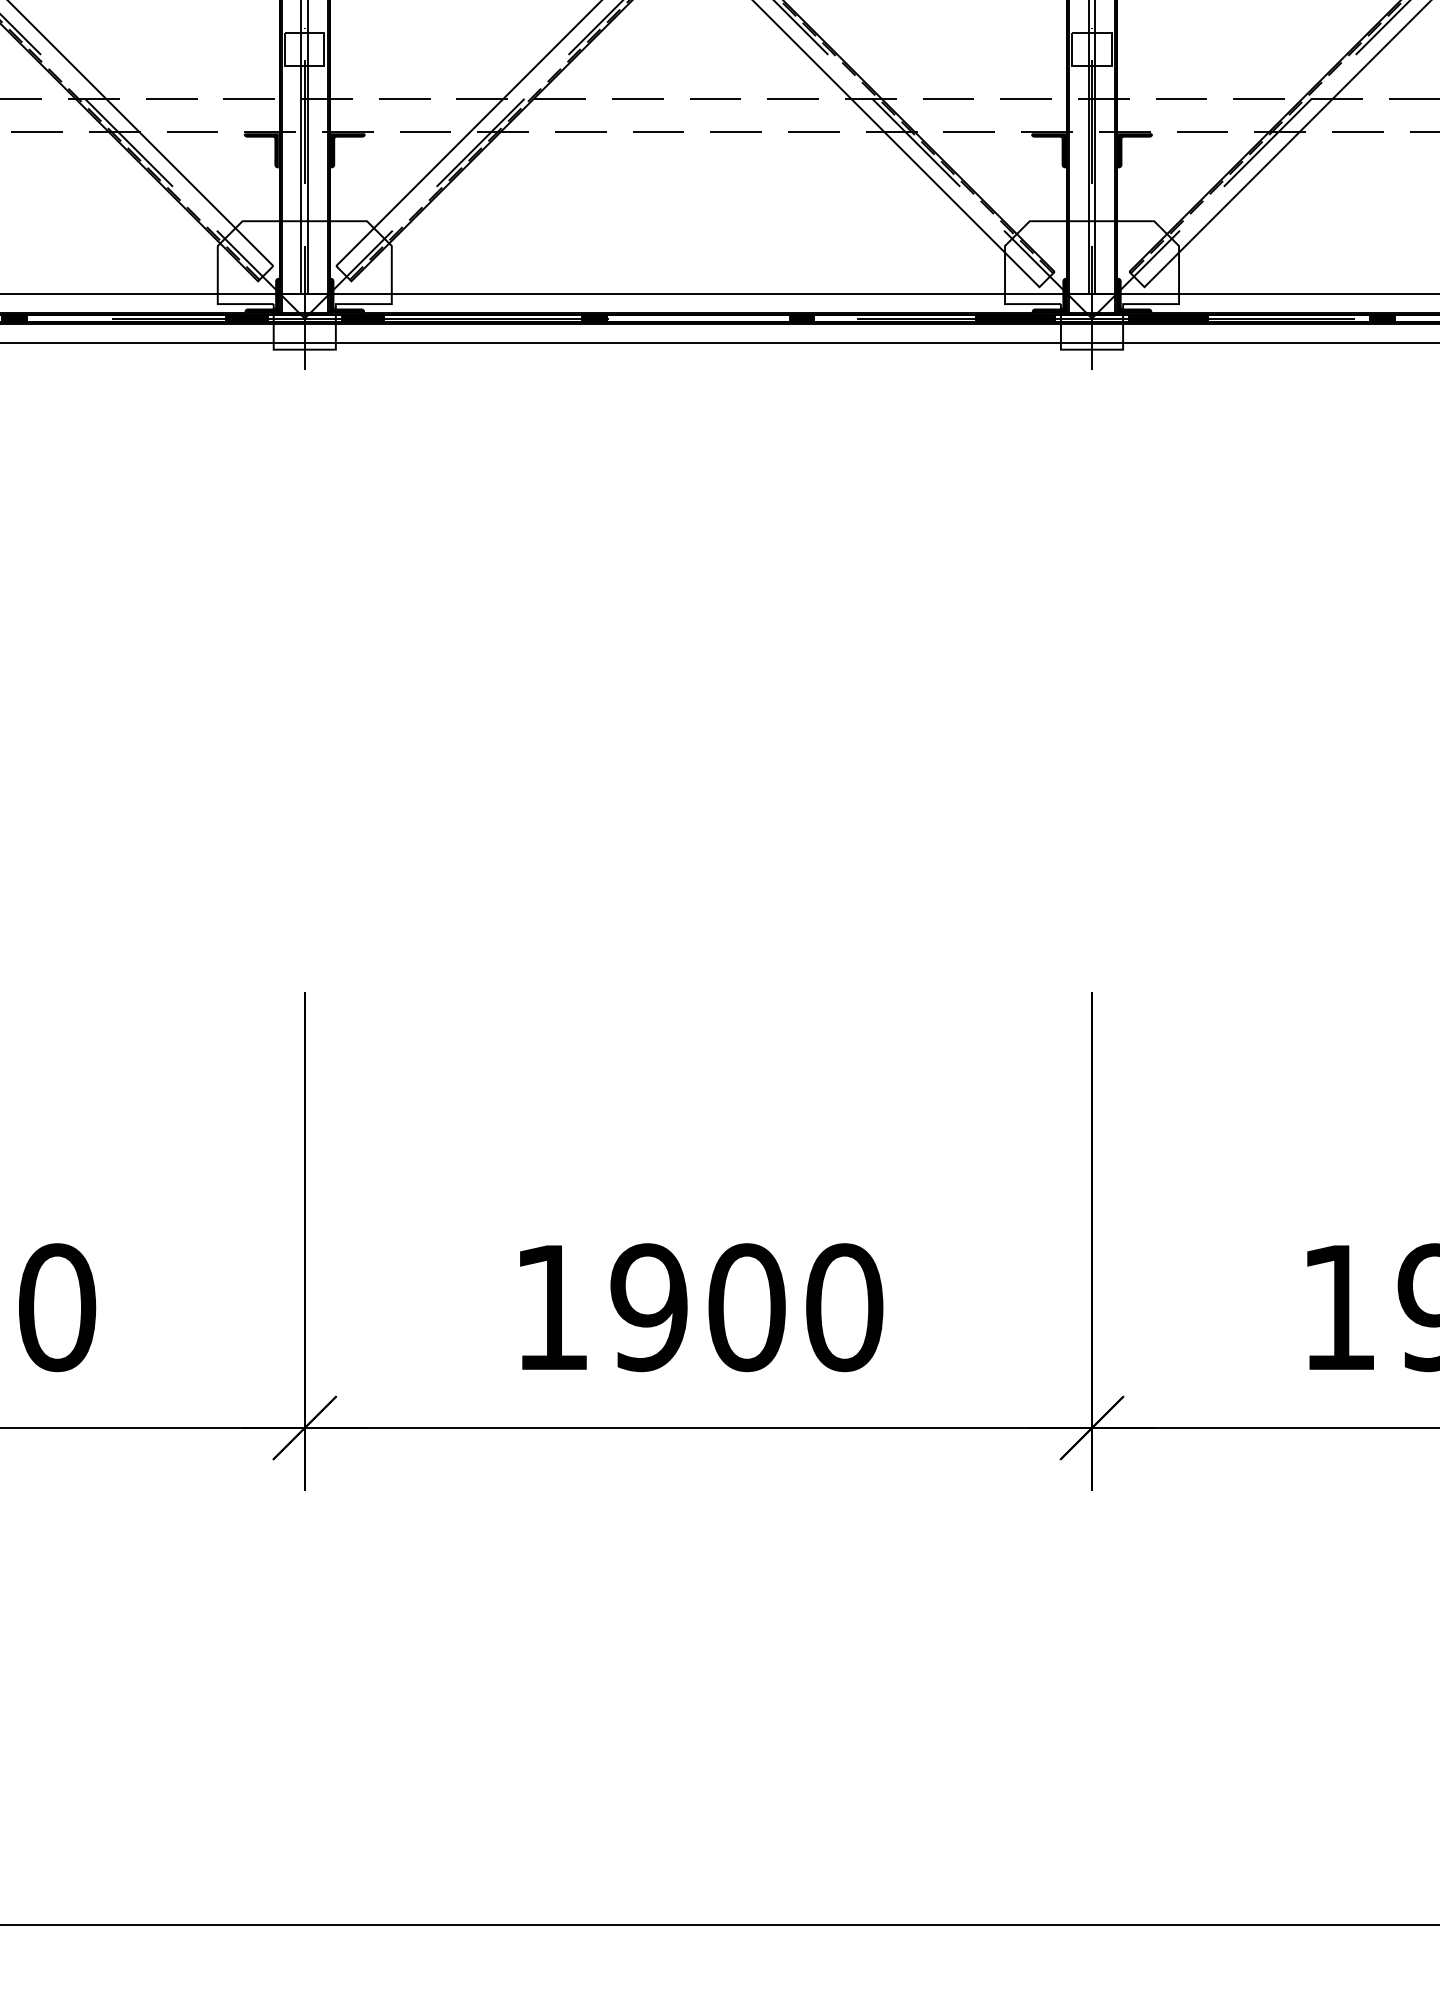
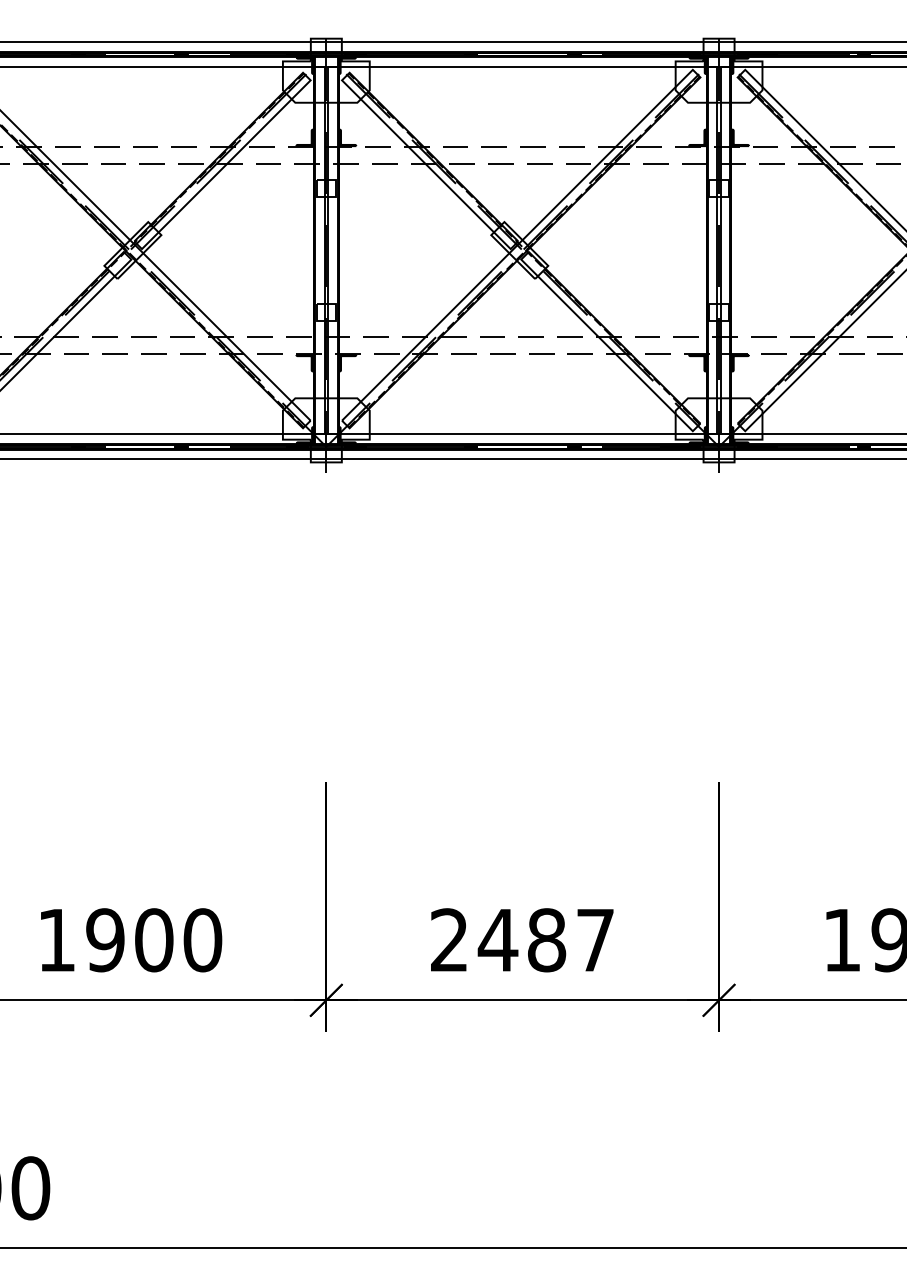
text: (697, 1308) -> (522, 940), 1900 -> 2487

